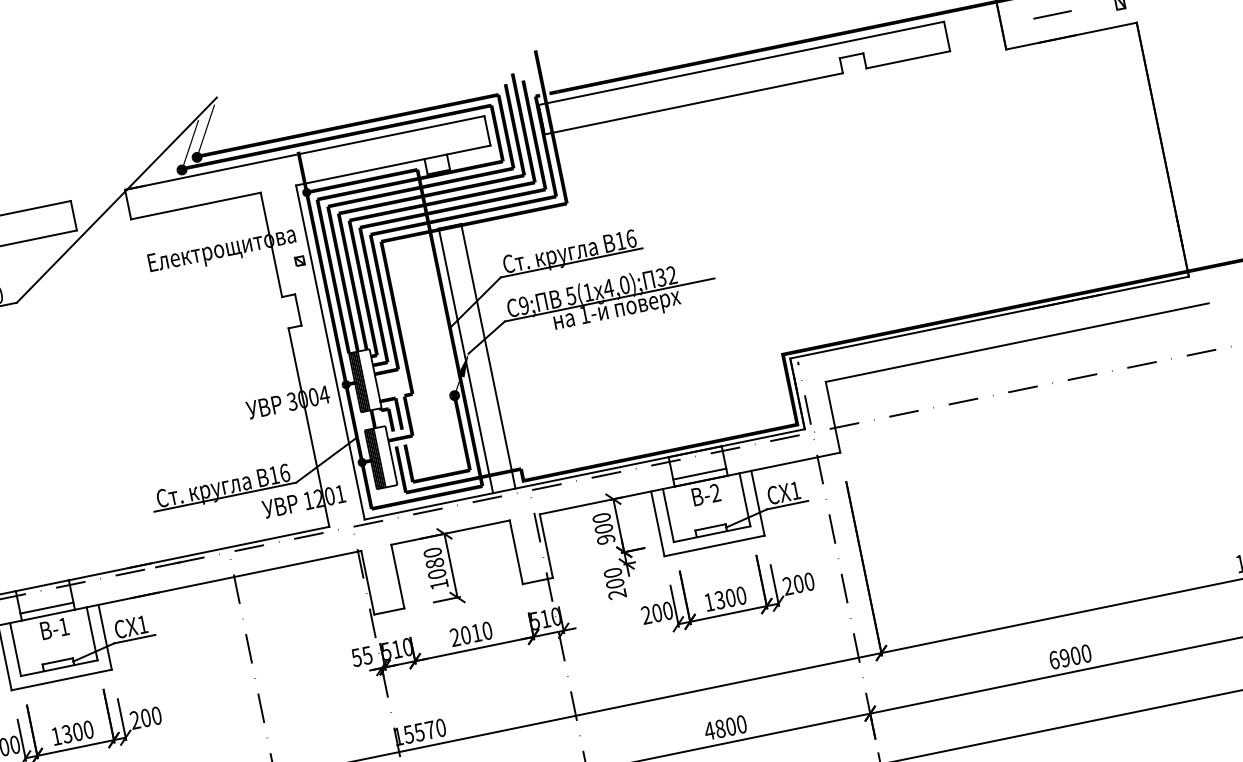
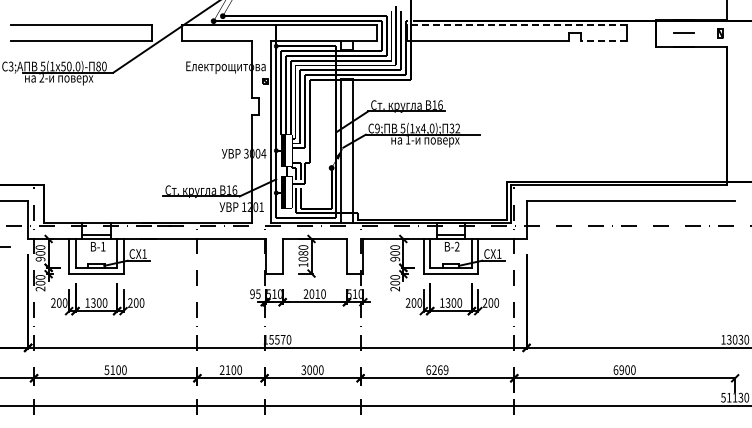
line: (909, 59) -> (604, 41), solid -> dashed
line: (741, 63) -> (516, 25), solid -> dashed
text: (356, 656) -> (252, 293), 55 -> 95
text: (726, 728) -> (437, 370), 4800 -> 6269

